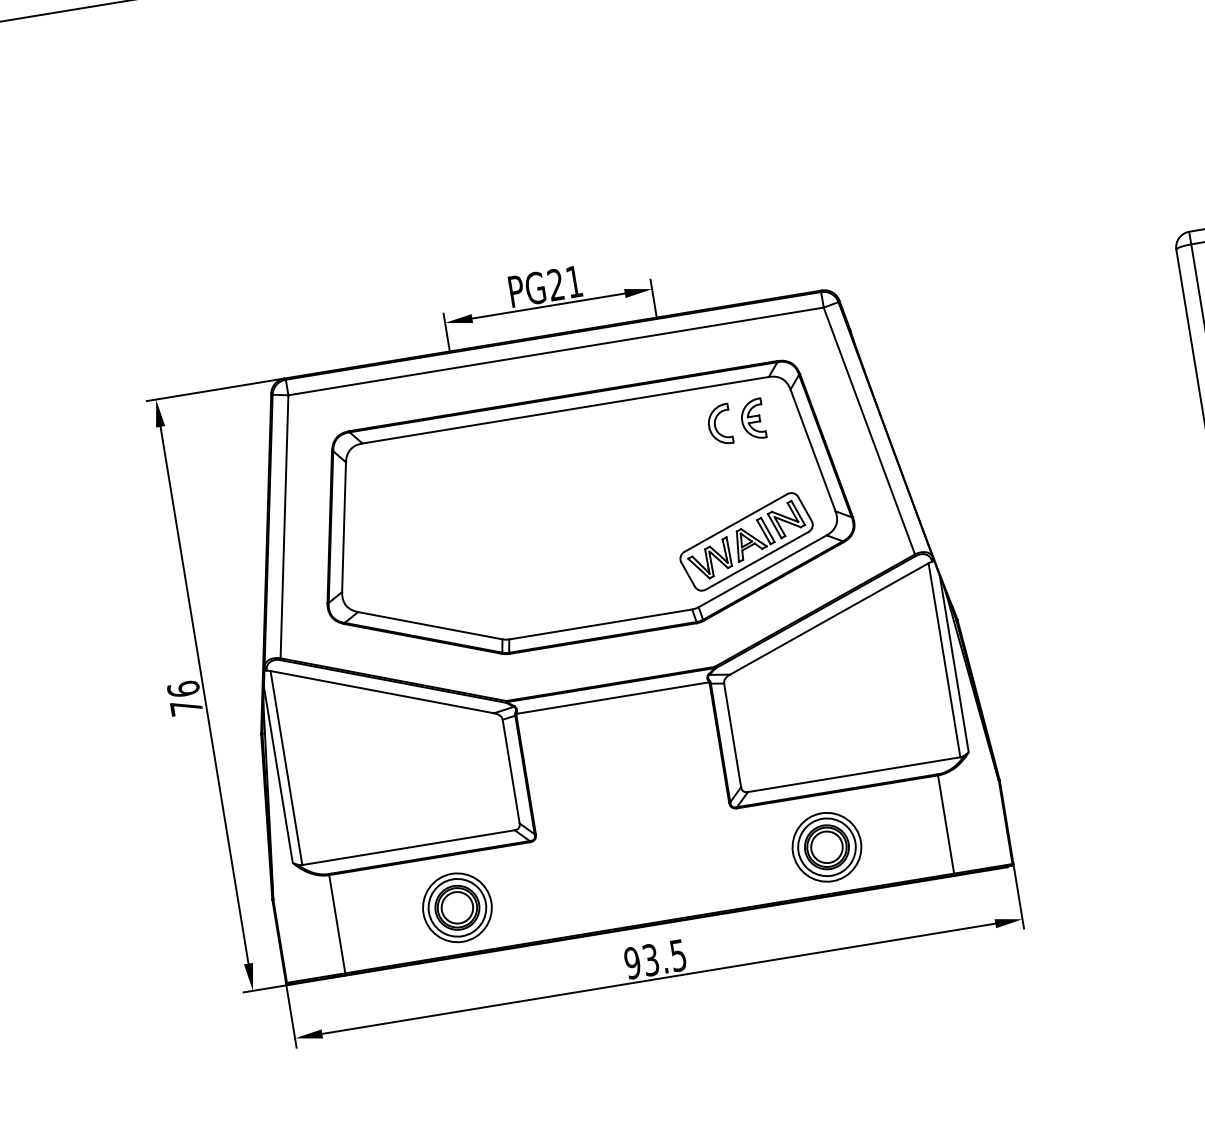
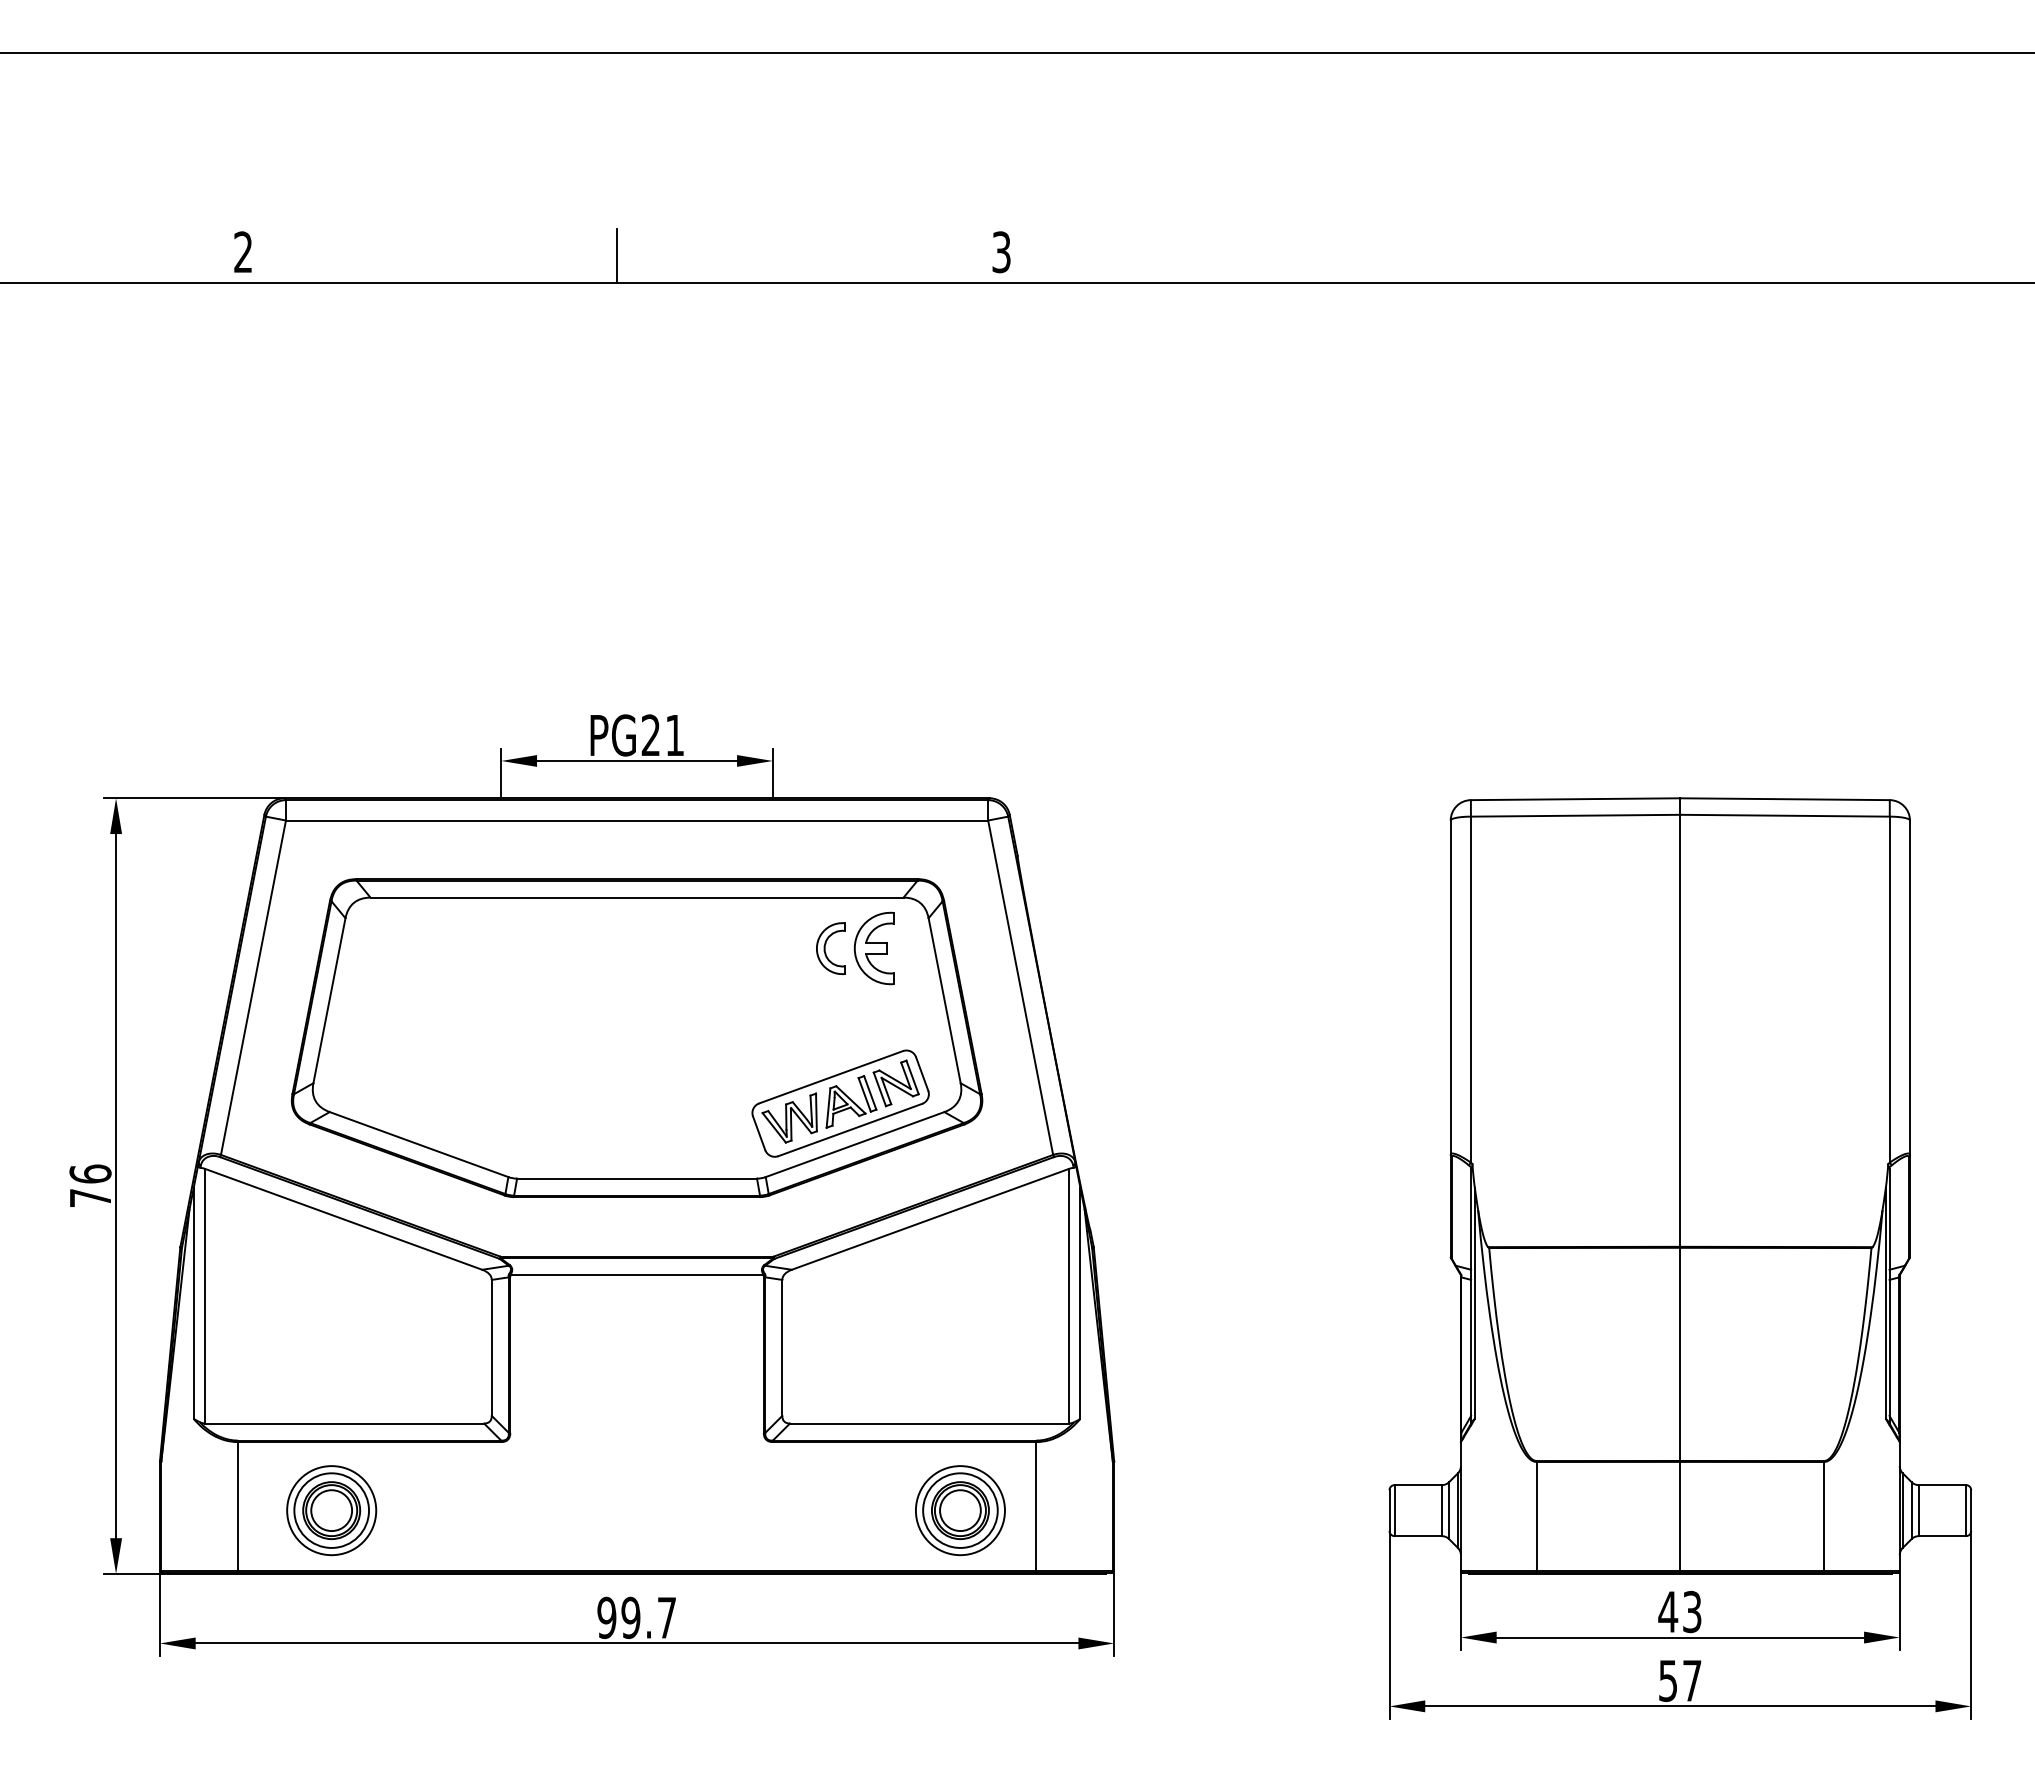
part: (752, 419) -> (873, 948), size x1.4
part: (827, 847) -> (960, 1510), moved
part: (457, 907) -> (331, 1510), moved
text: (664, 958) -> (648, 1618), 93.5 -> 99.7

